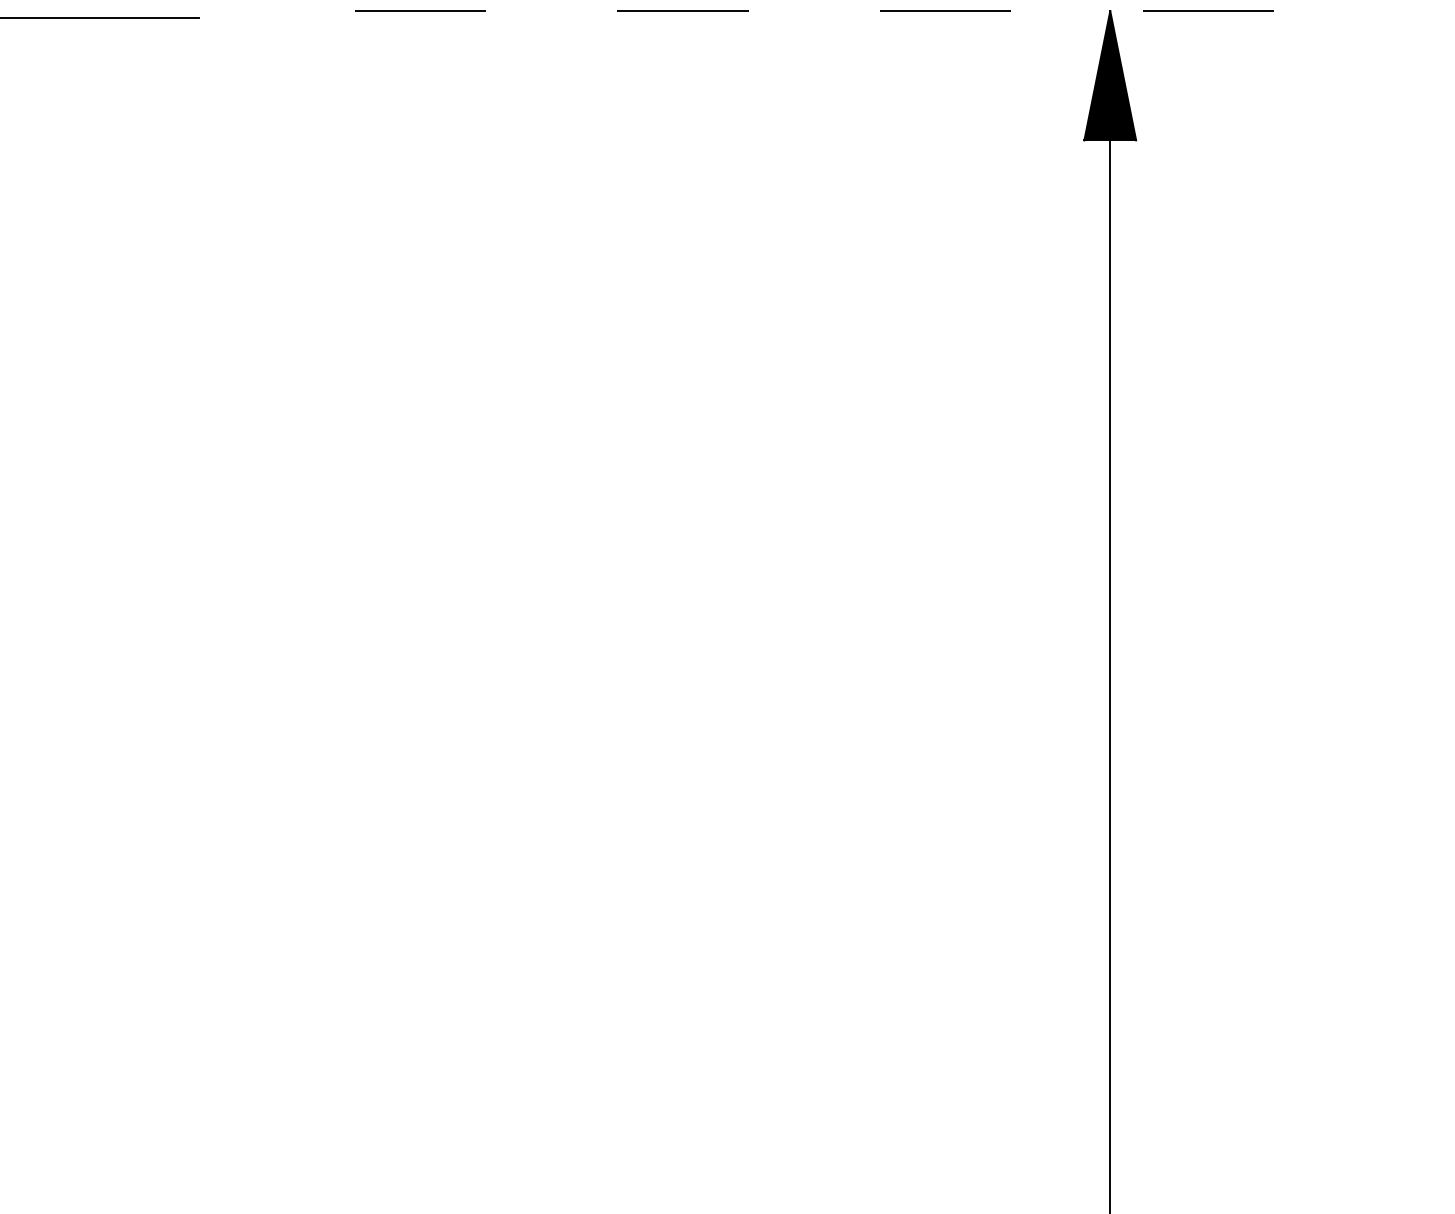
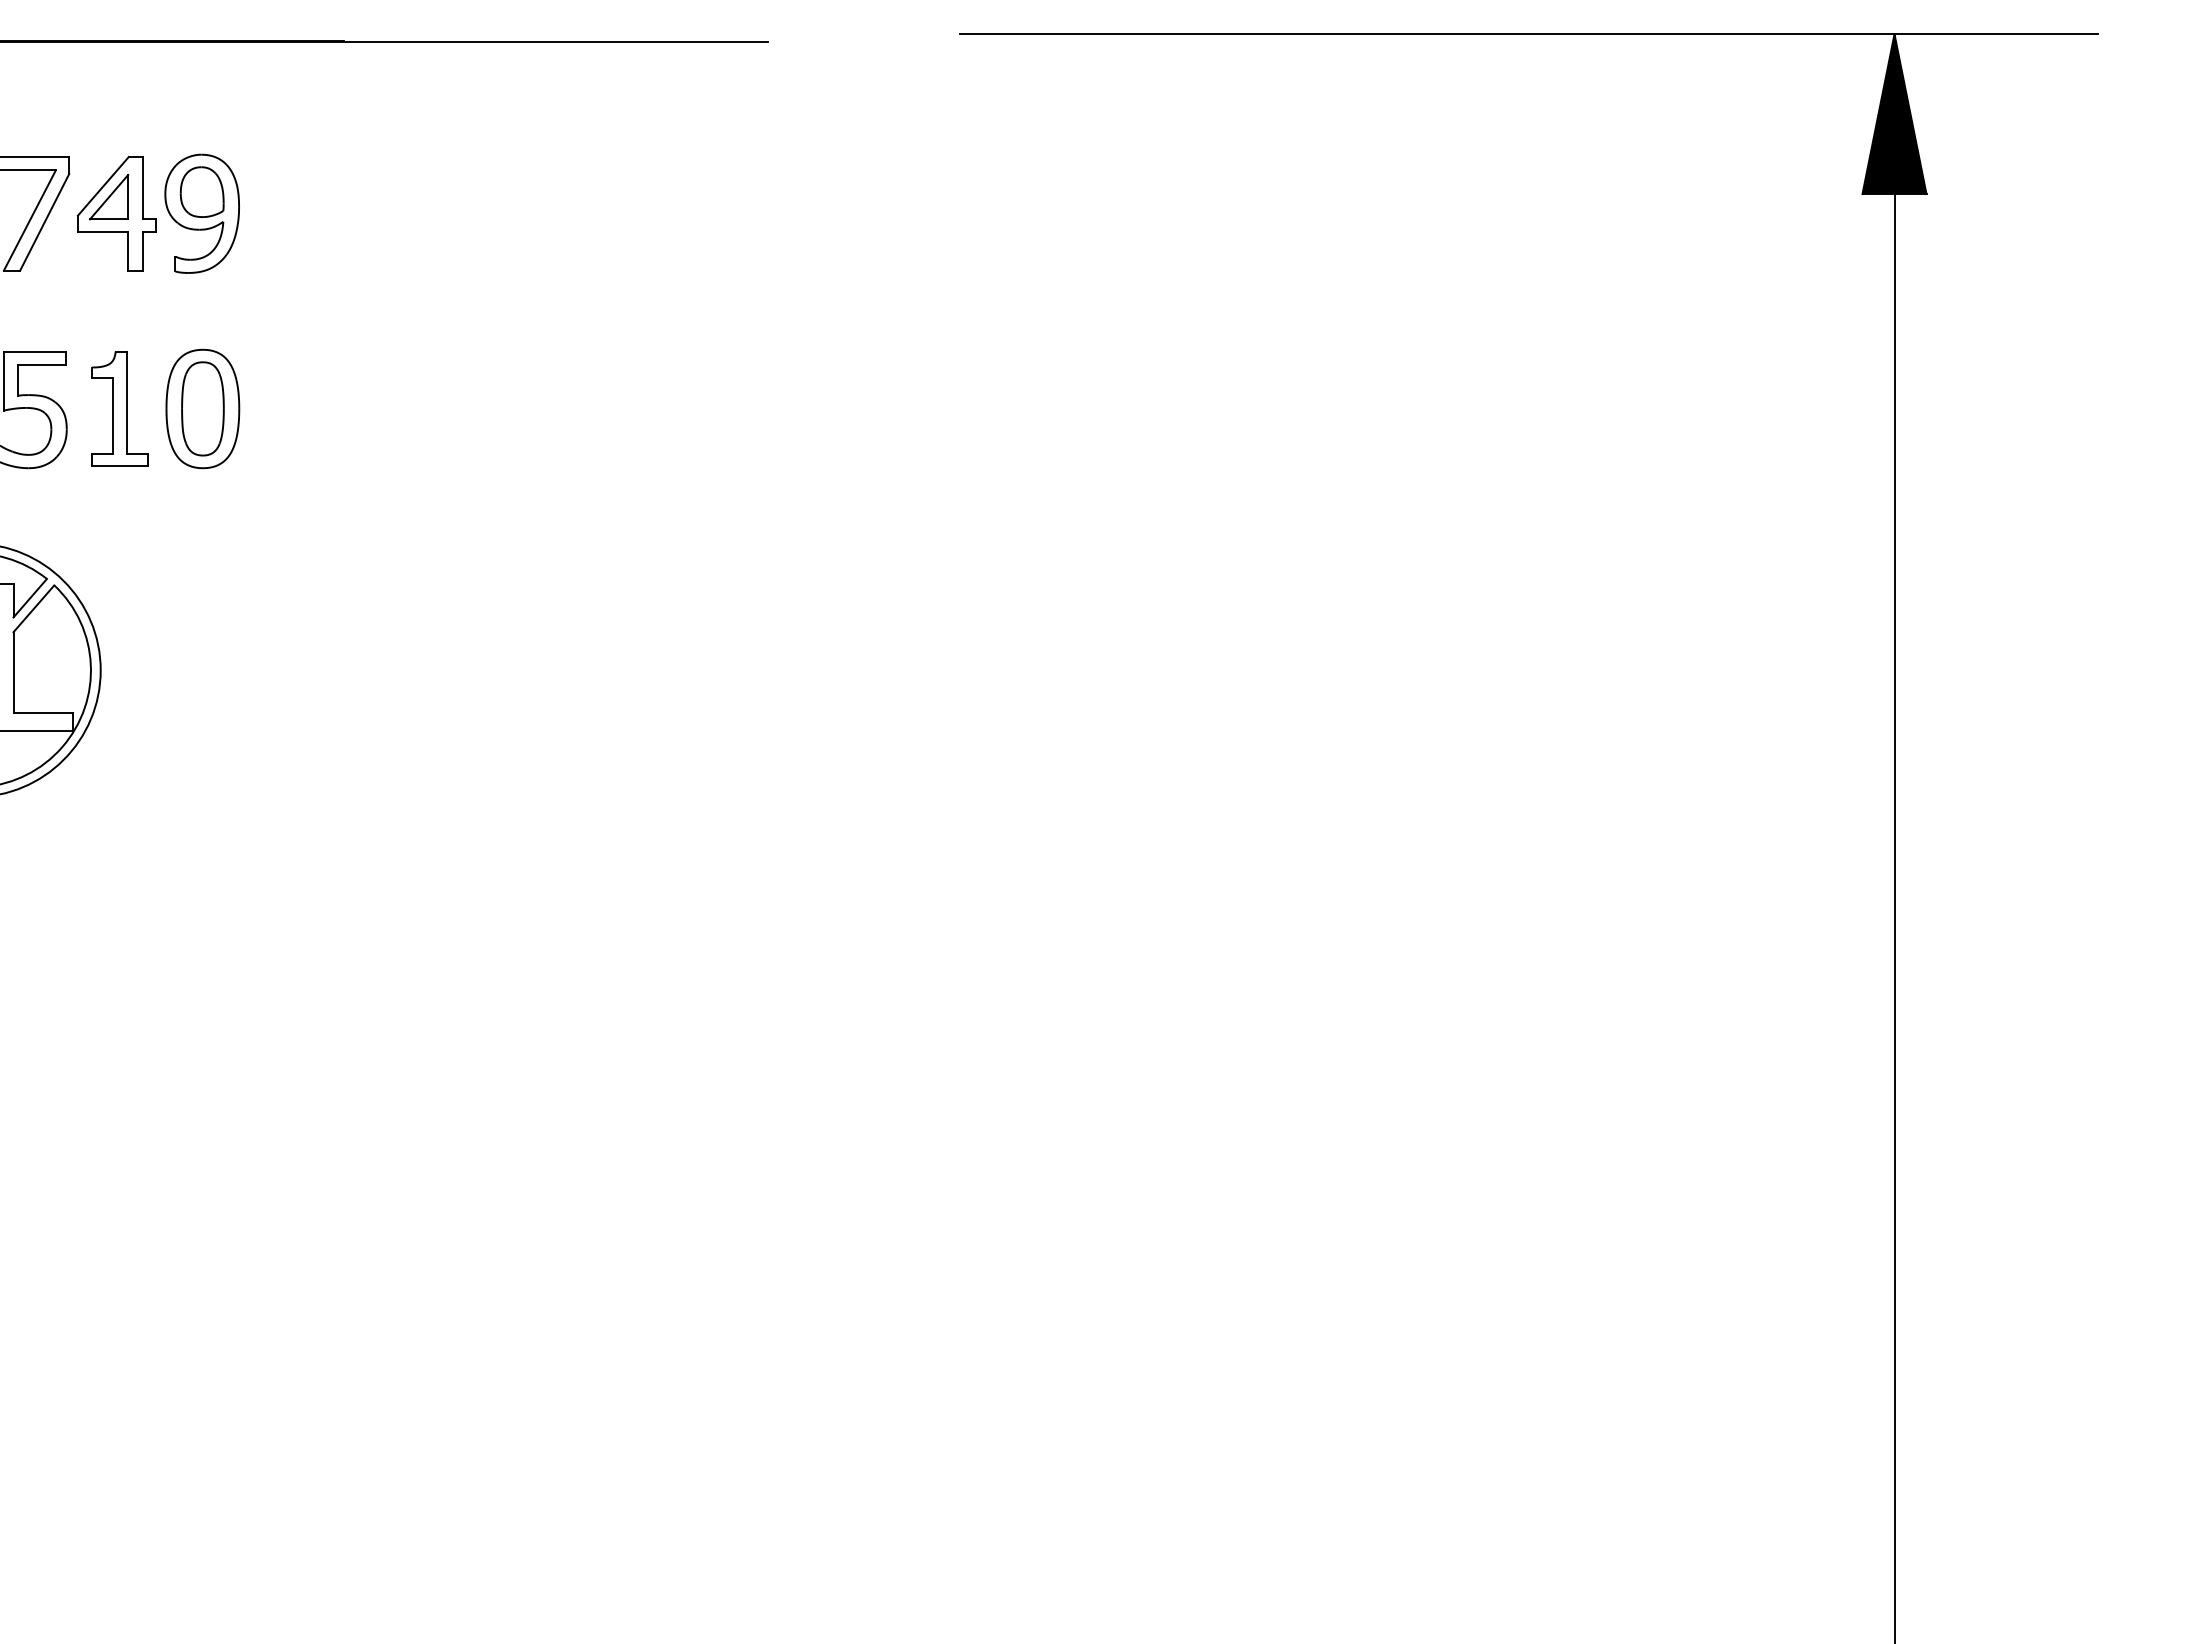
line: (814, 11) -> (1528, 34), dashed -> solid

